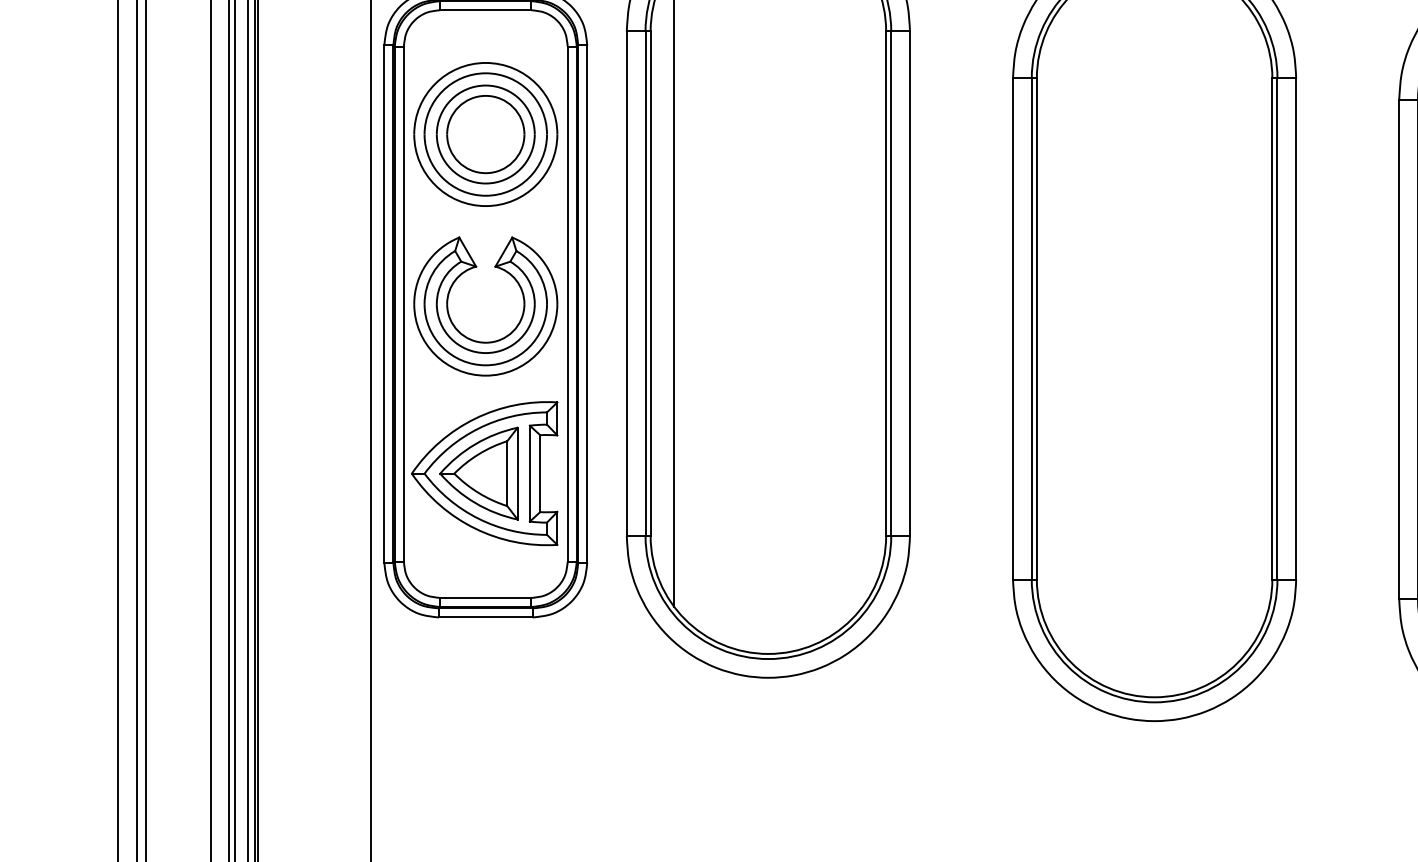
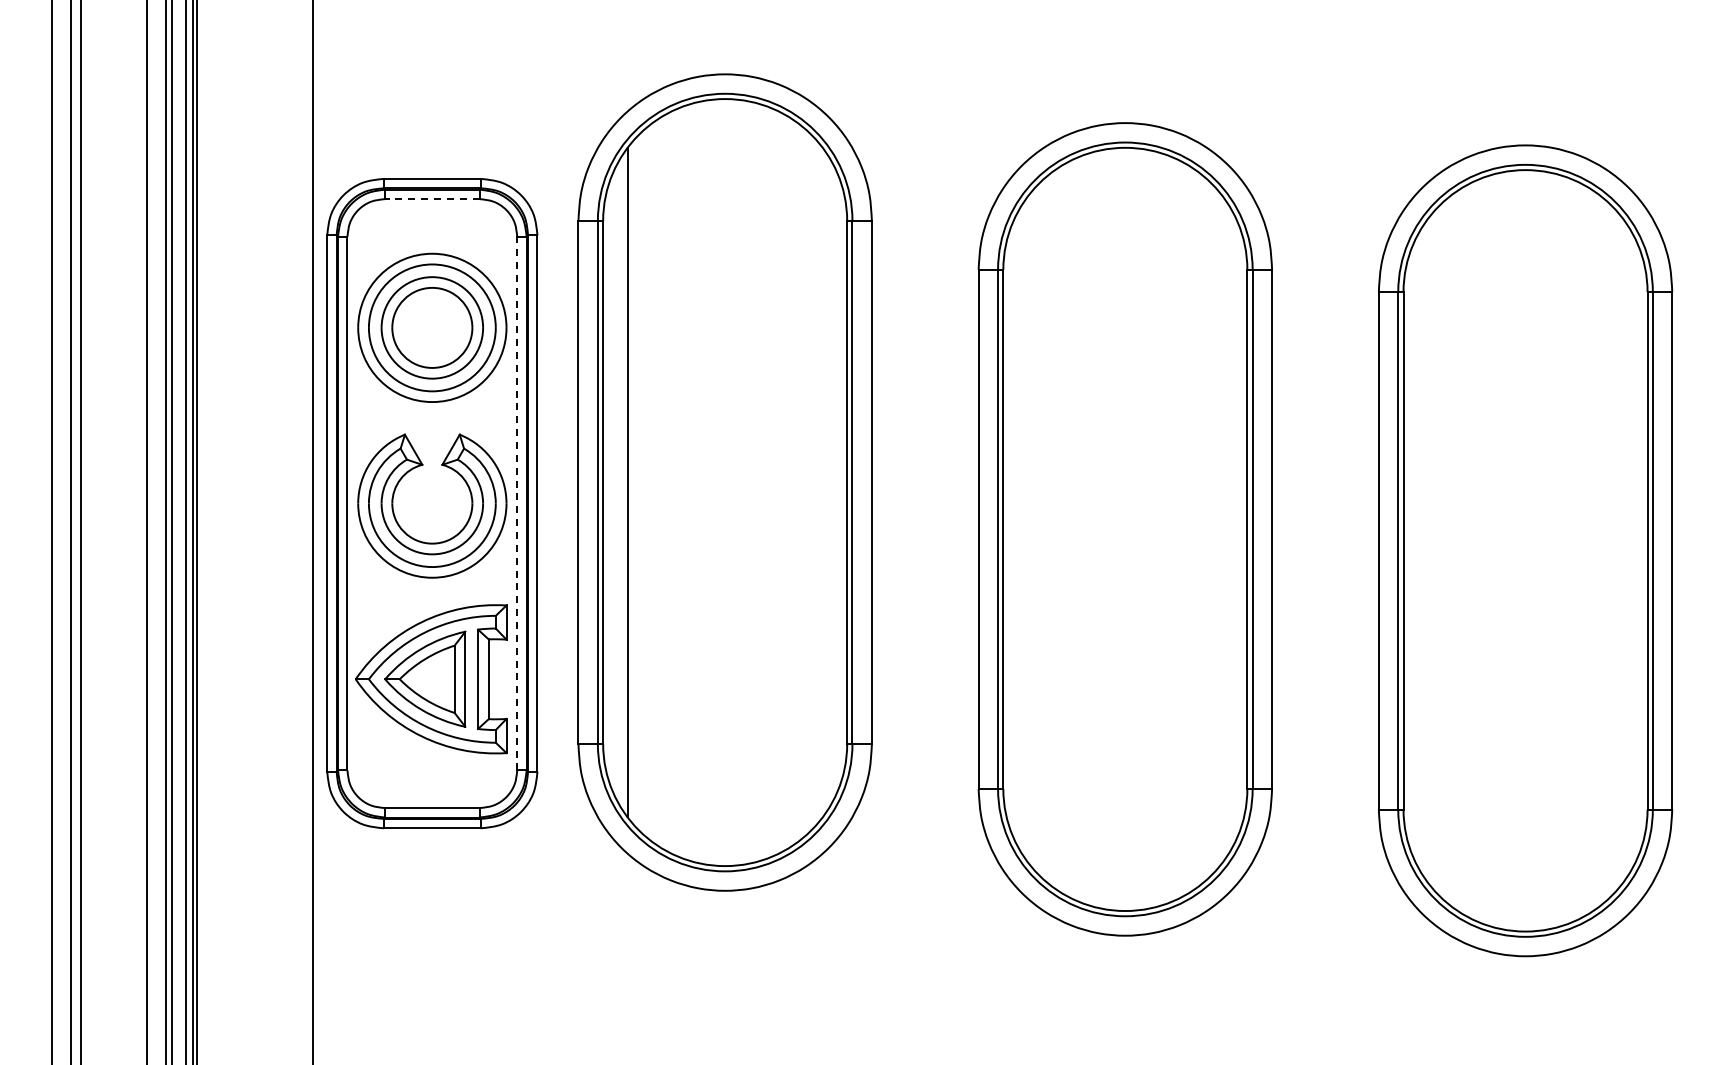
line: (484, 10) -> (431, 199), solid -> dashed
line: (567, 303) -> (517, 503), solid -> dashed

